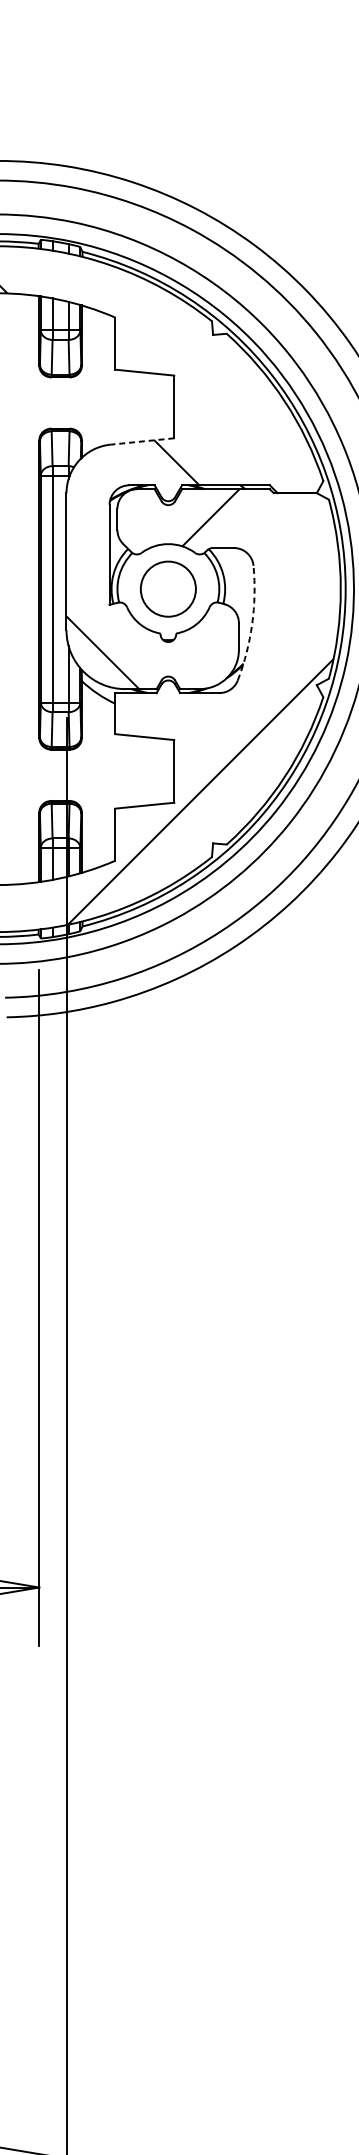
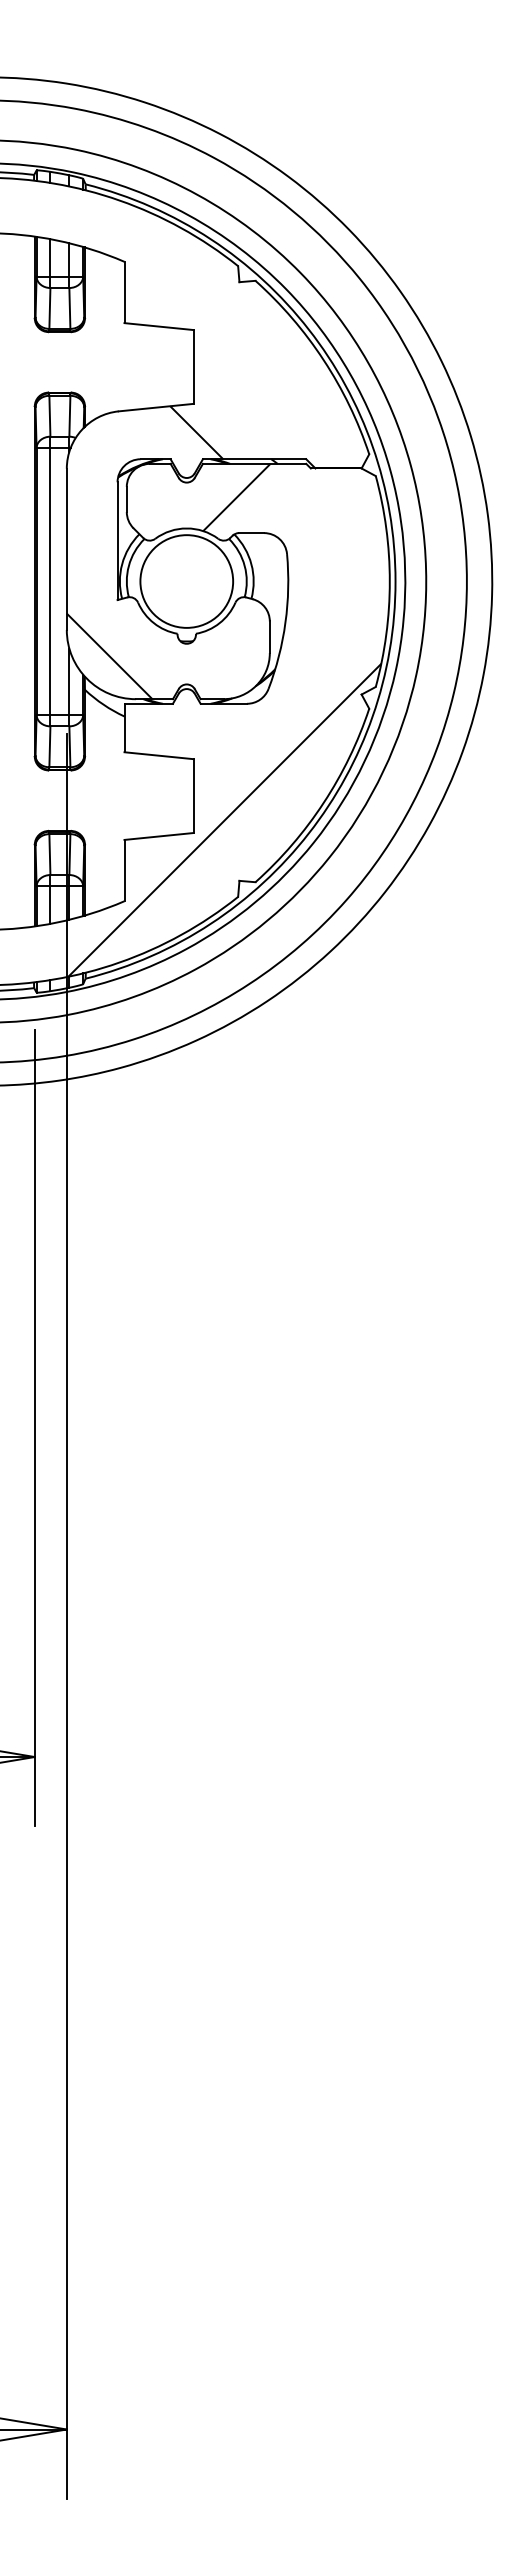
line: (142, 441) -> (156, 407), dashed -> solid
circle: (168, 589) -> (186, 581), size x1.43
arc: (252, 623) -> (285, 622), dashed -> solid

